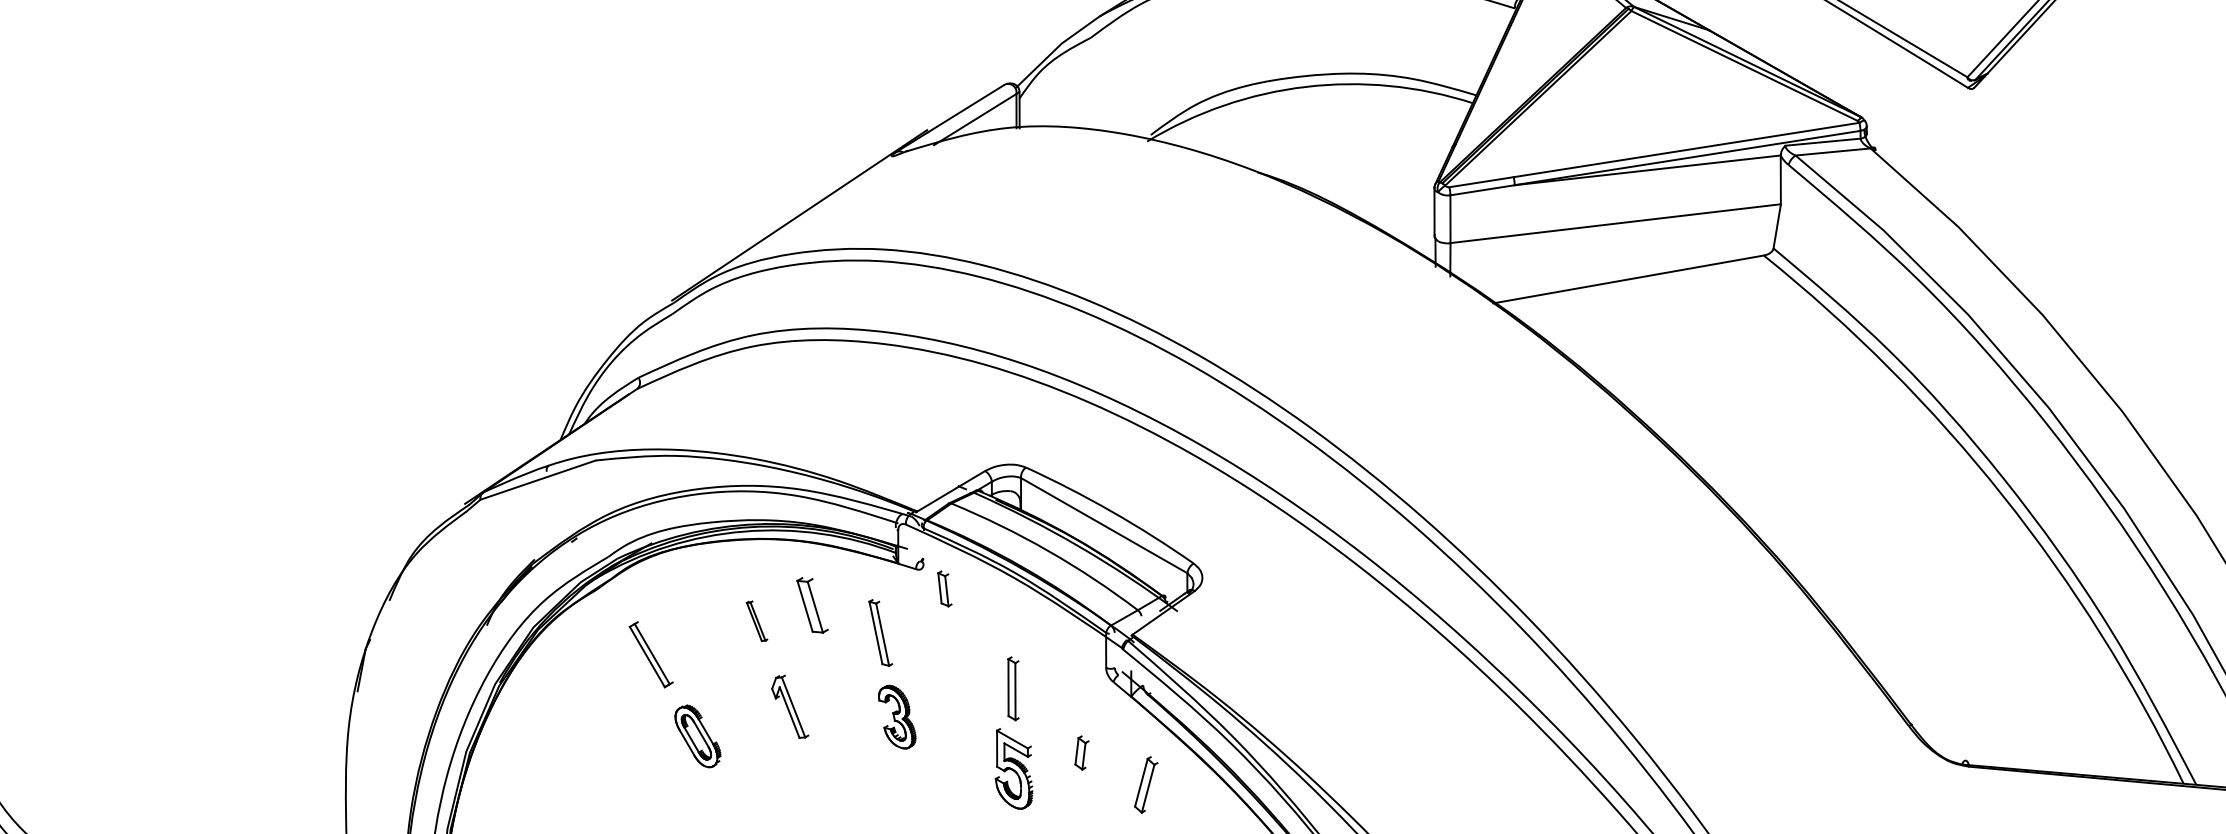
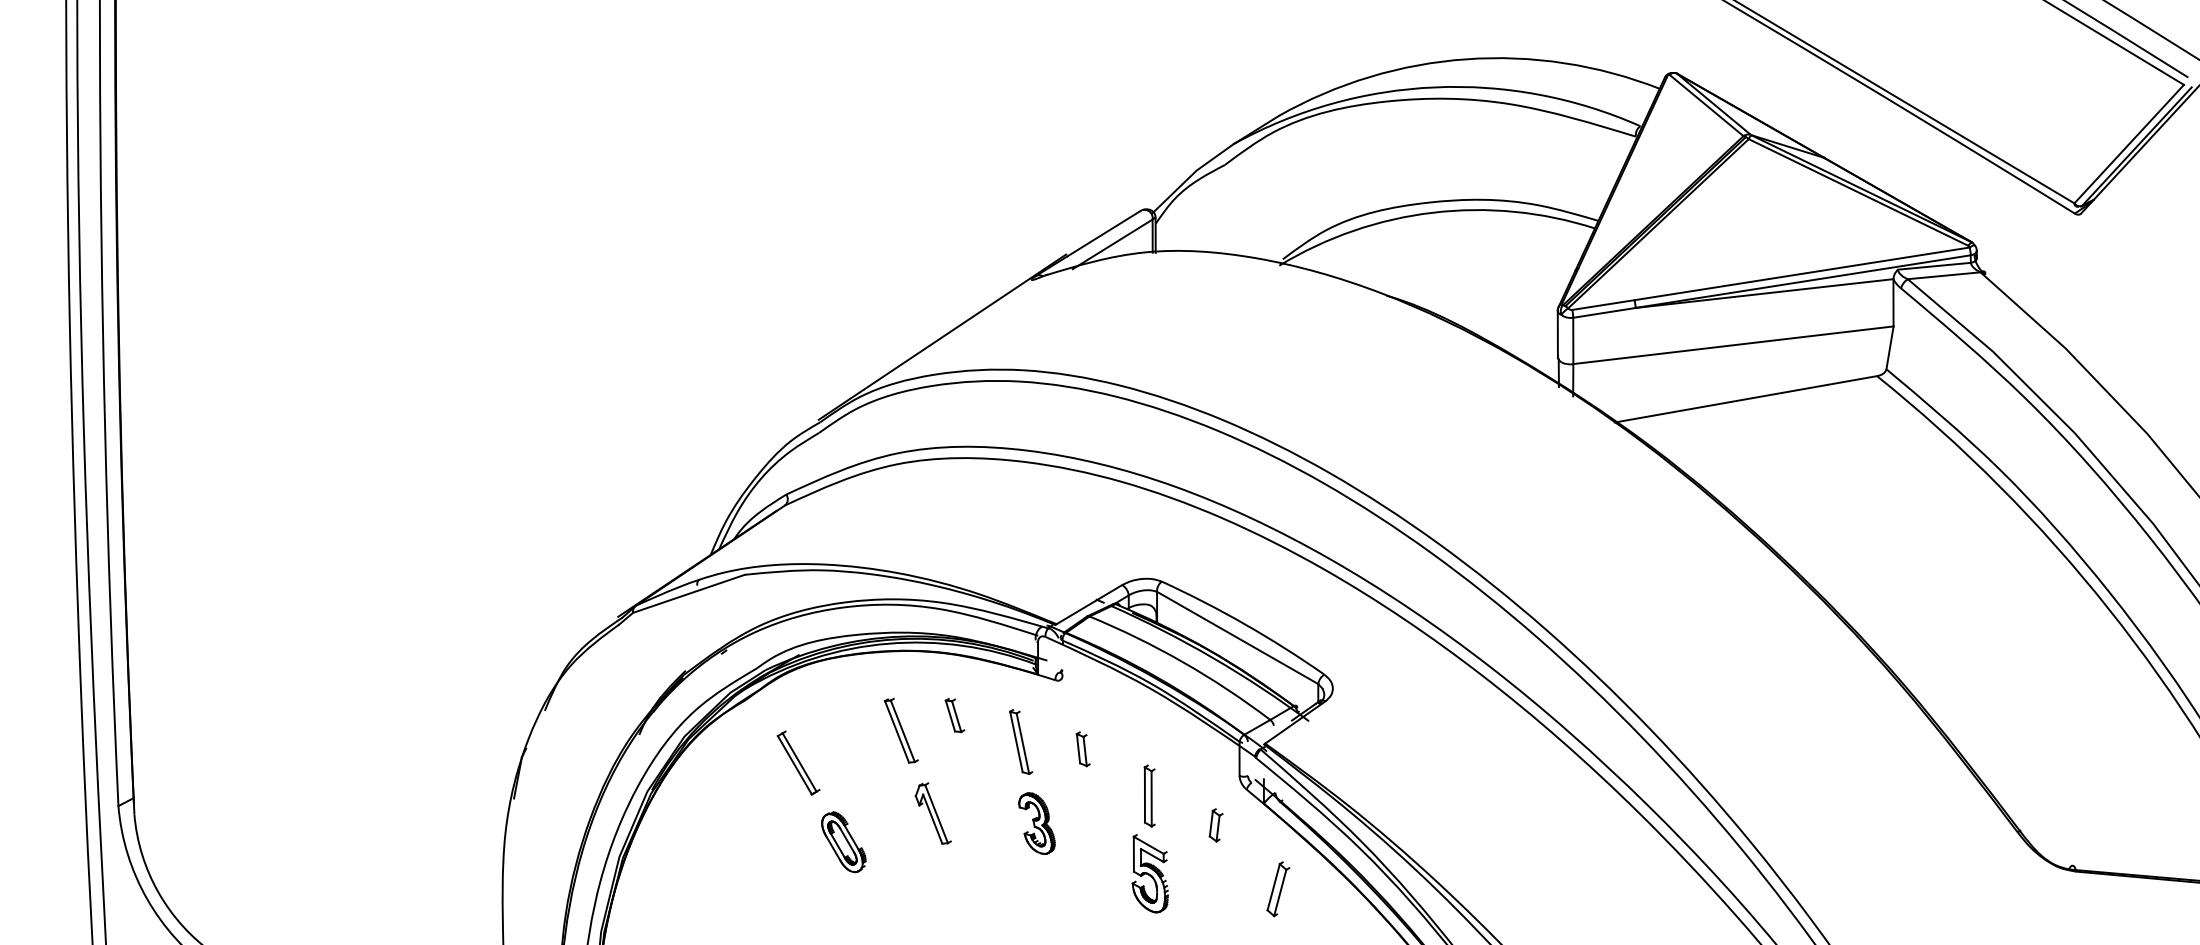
part: (944, 589) -> (1082, 749), moved
part: (812, 605) -> (954, 715), size x0.62
part: (756, 621) -> (900, 730), size x1.67
part: (1081, 753) -> (1215, 825), moved

